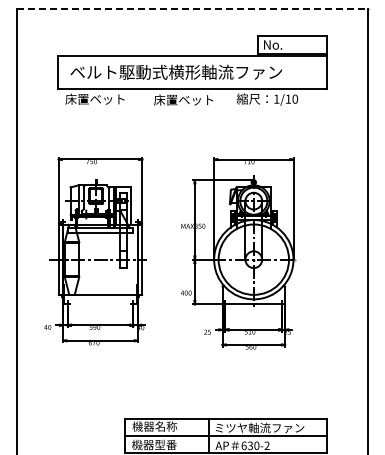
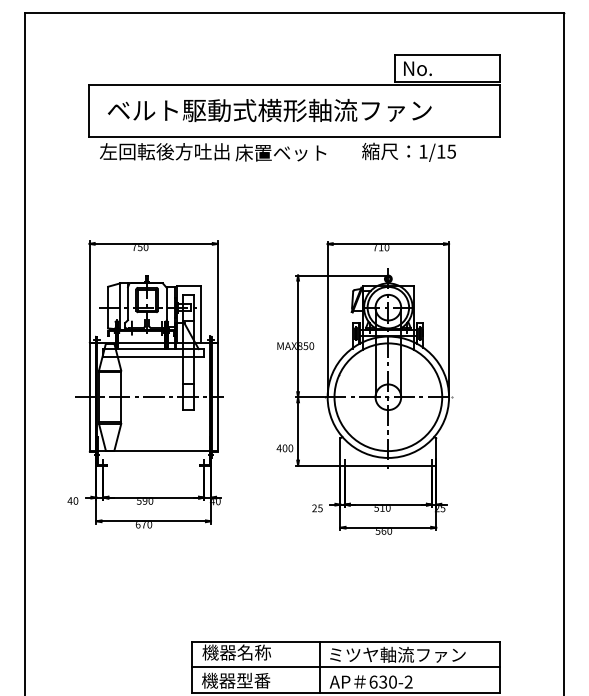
line: (192, 8) -> (294, 12), dashed -> solid
text: (107, 98) -> (164, 150), 床置ベット -> 左回転後方吐出
text: (295, 98) -> (452, 150), 1/10 -> 1/15

